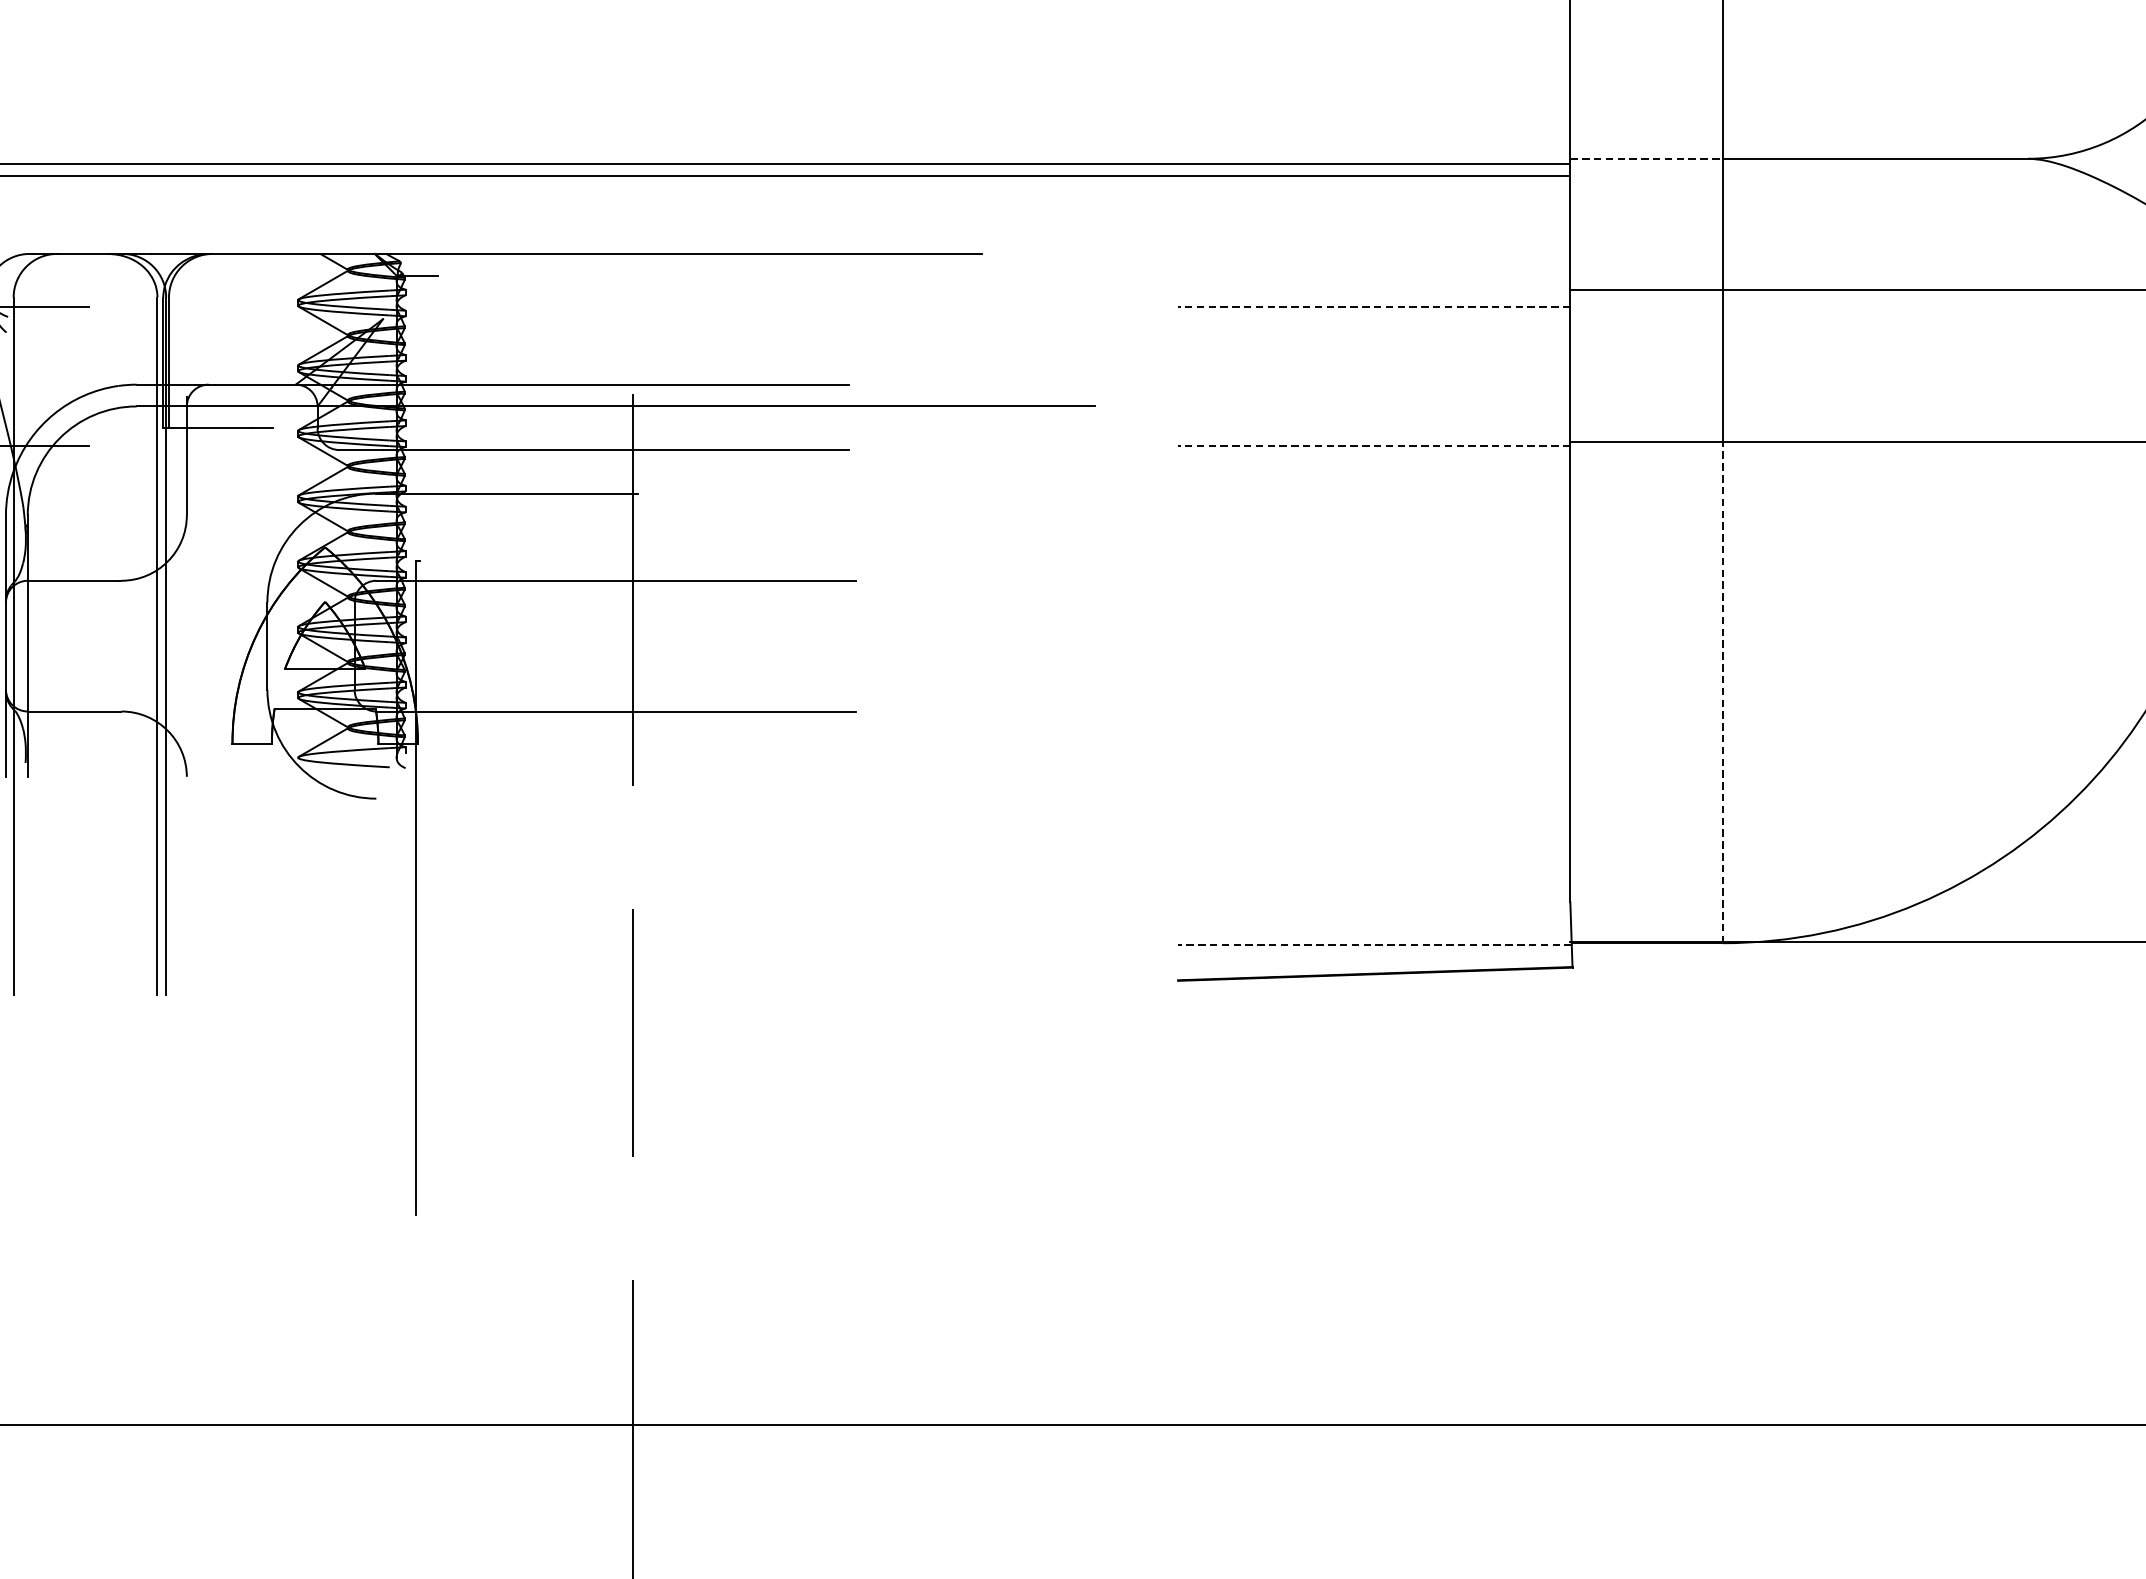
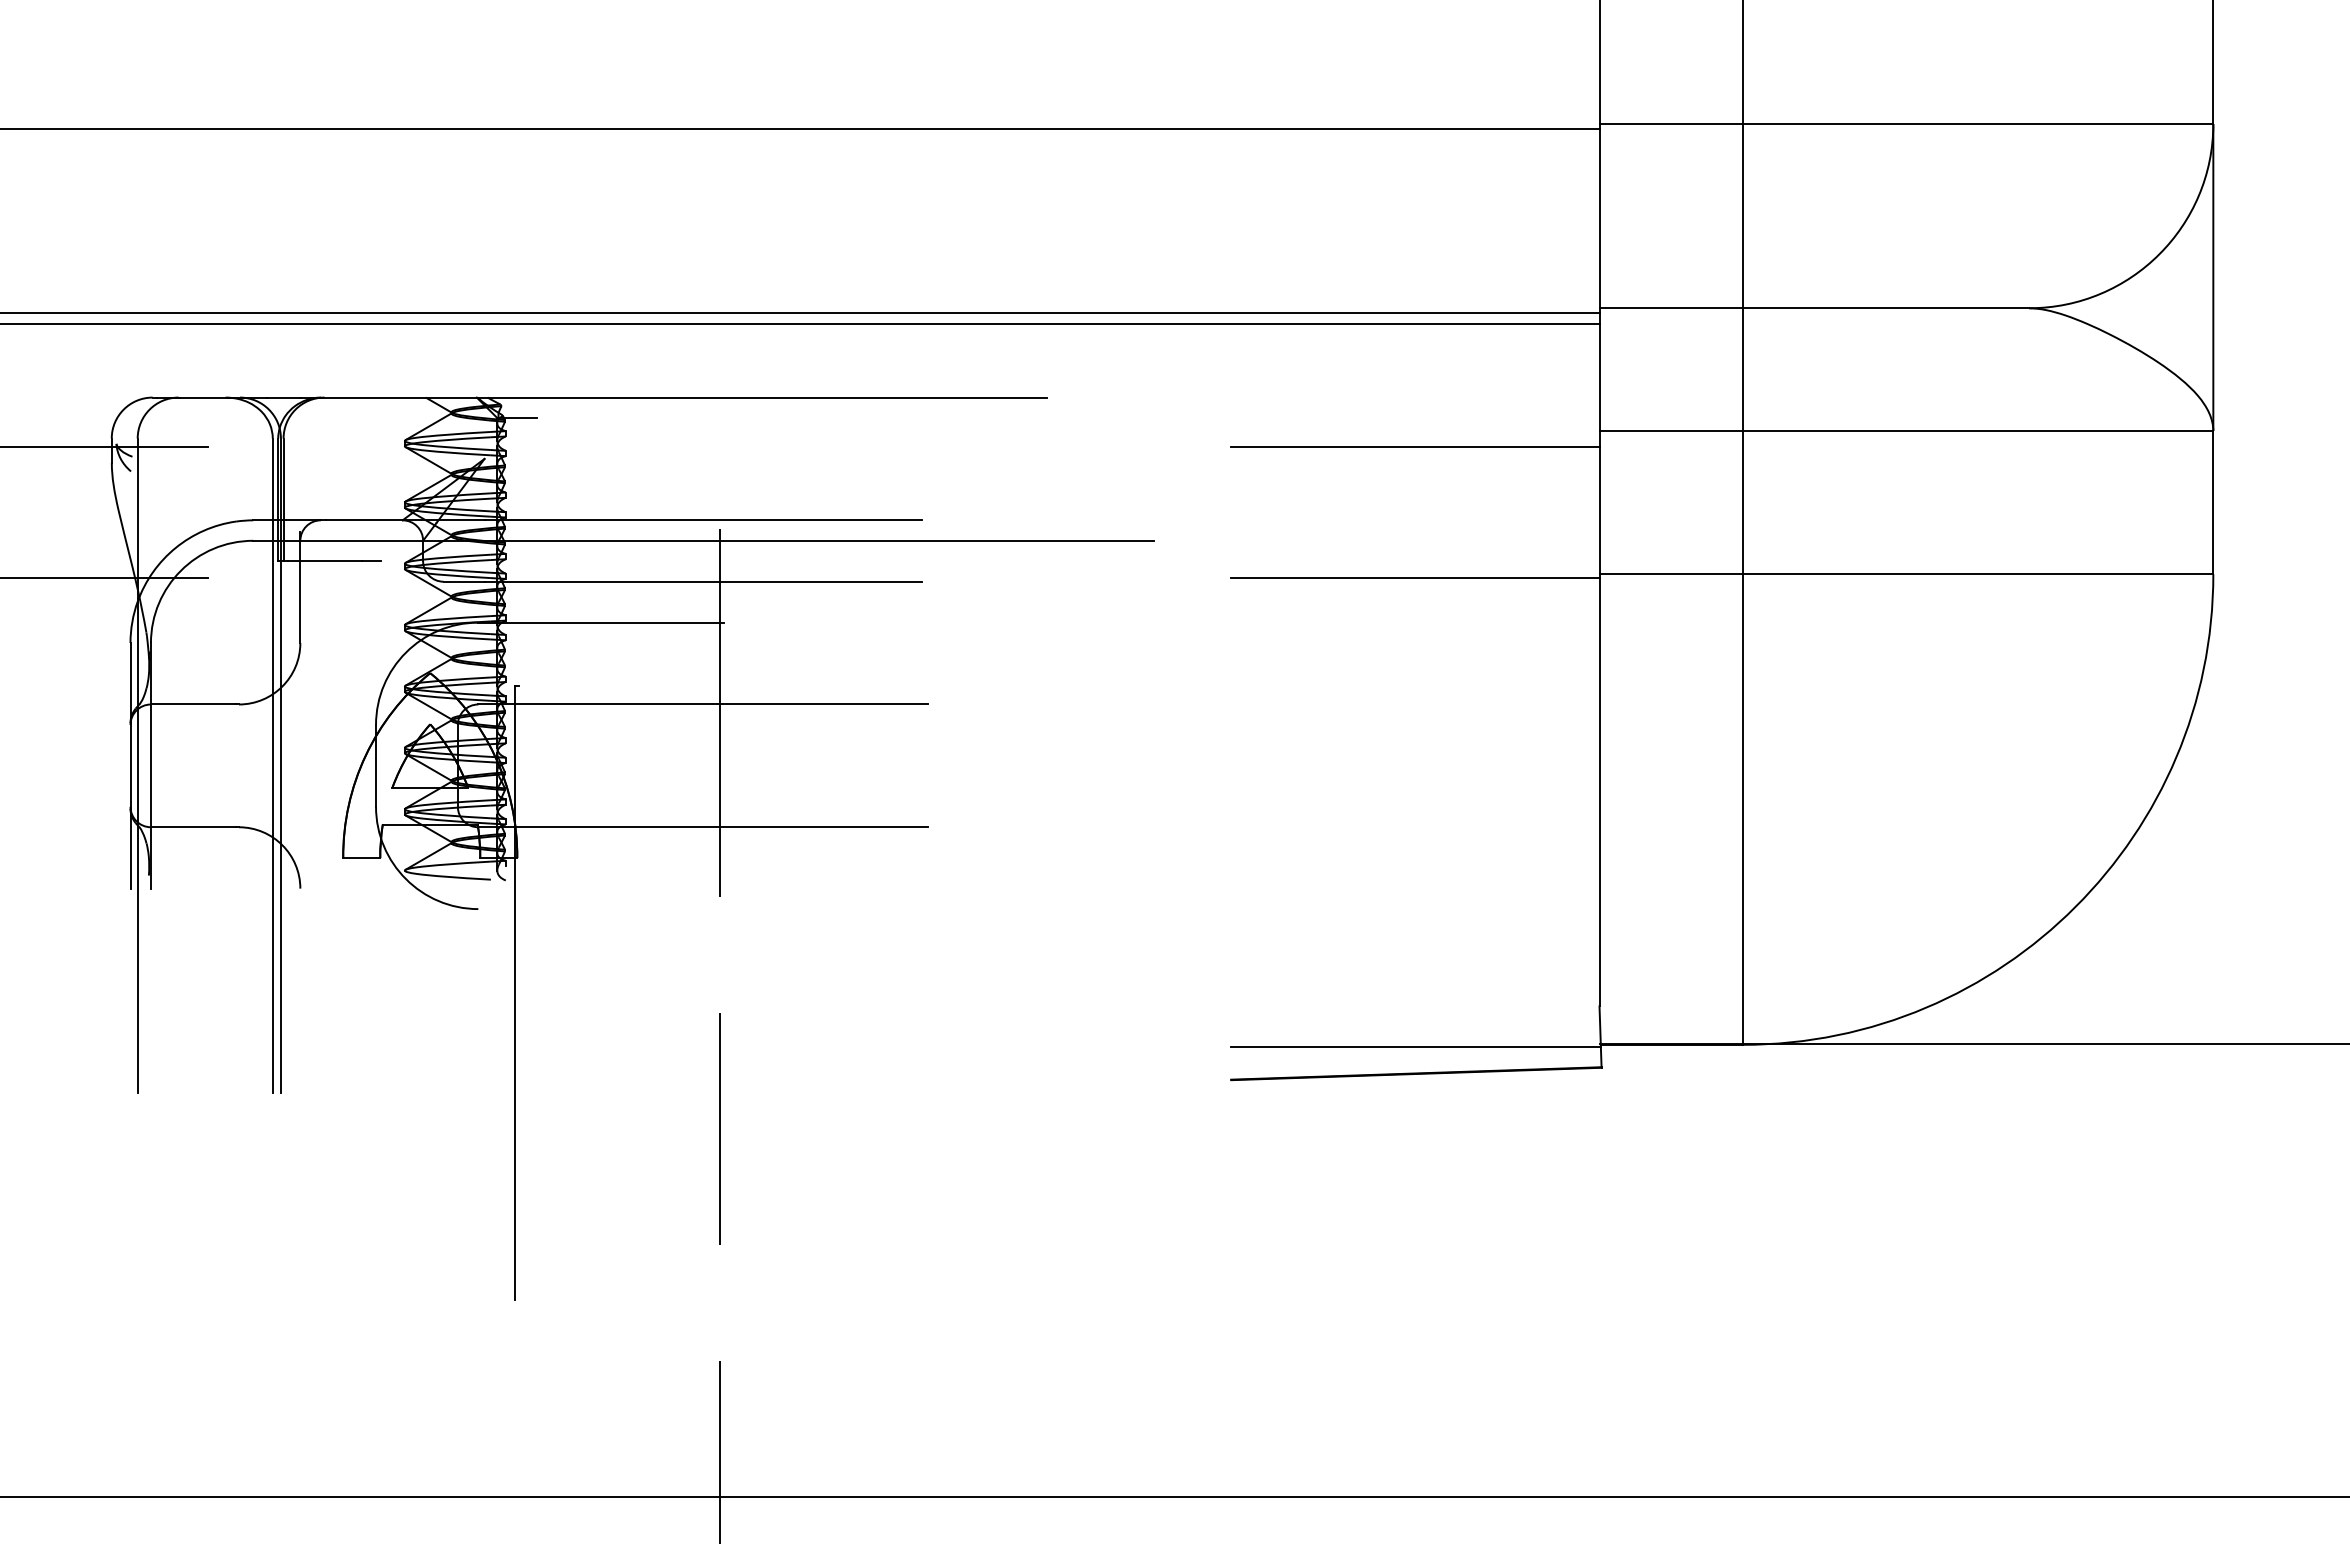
line: (1646, 159) -> (1671, 308), dashed -> solid
line: (1373, 307) -> (1414, 447), dashed -> solid
line: (1373, 445) -> (1414, 577), dashed -> solid
line: (1722, 692) -> (1742, 809), dashed -> solid
line: (1375, 944) -> (1416, 1046), dashed -> solid

